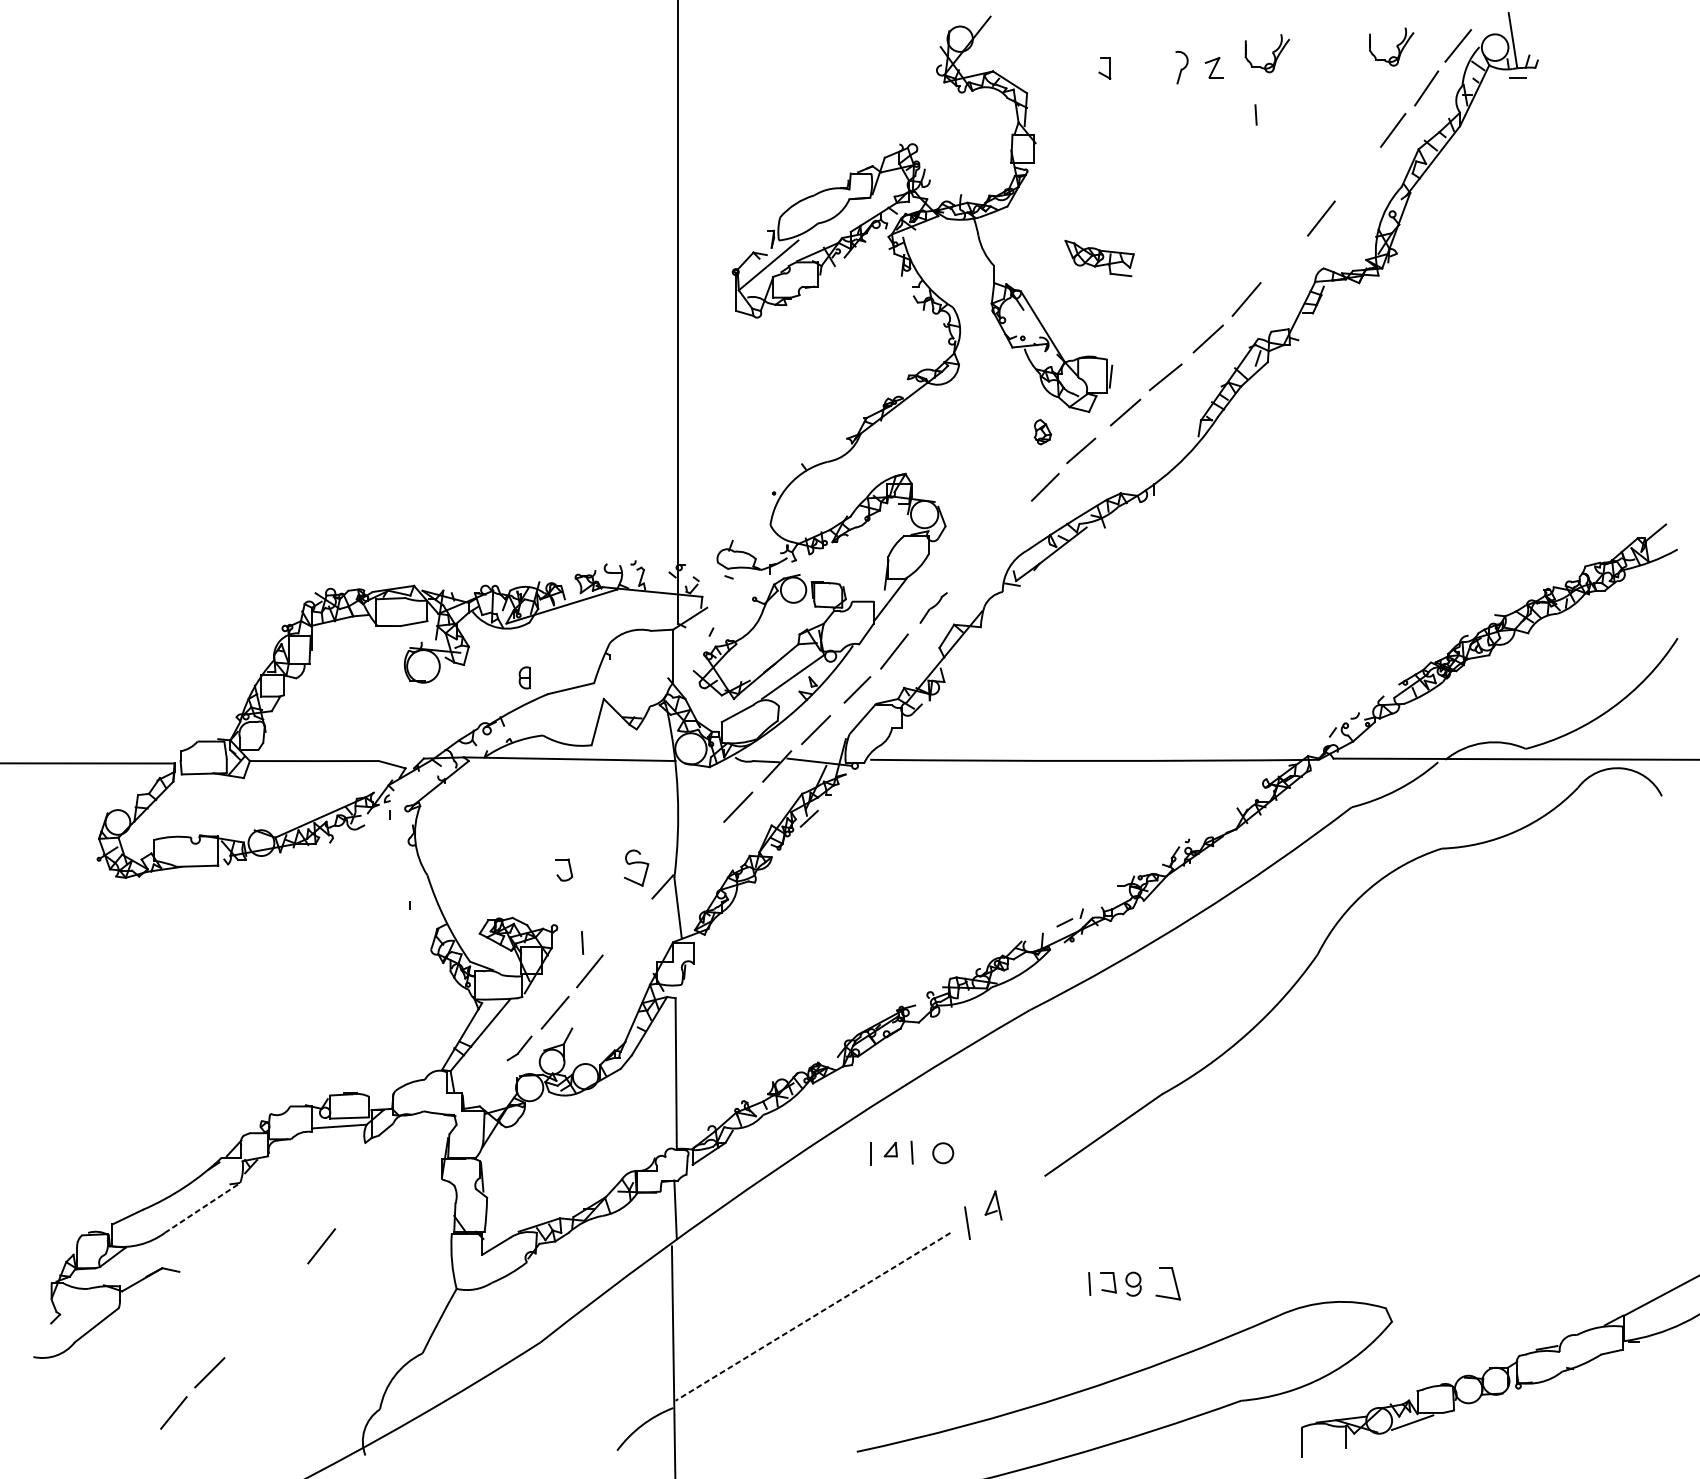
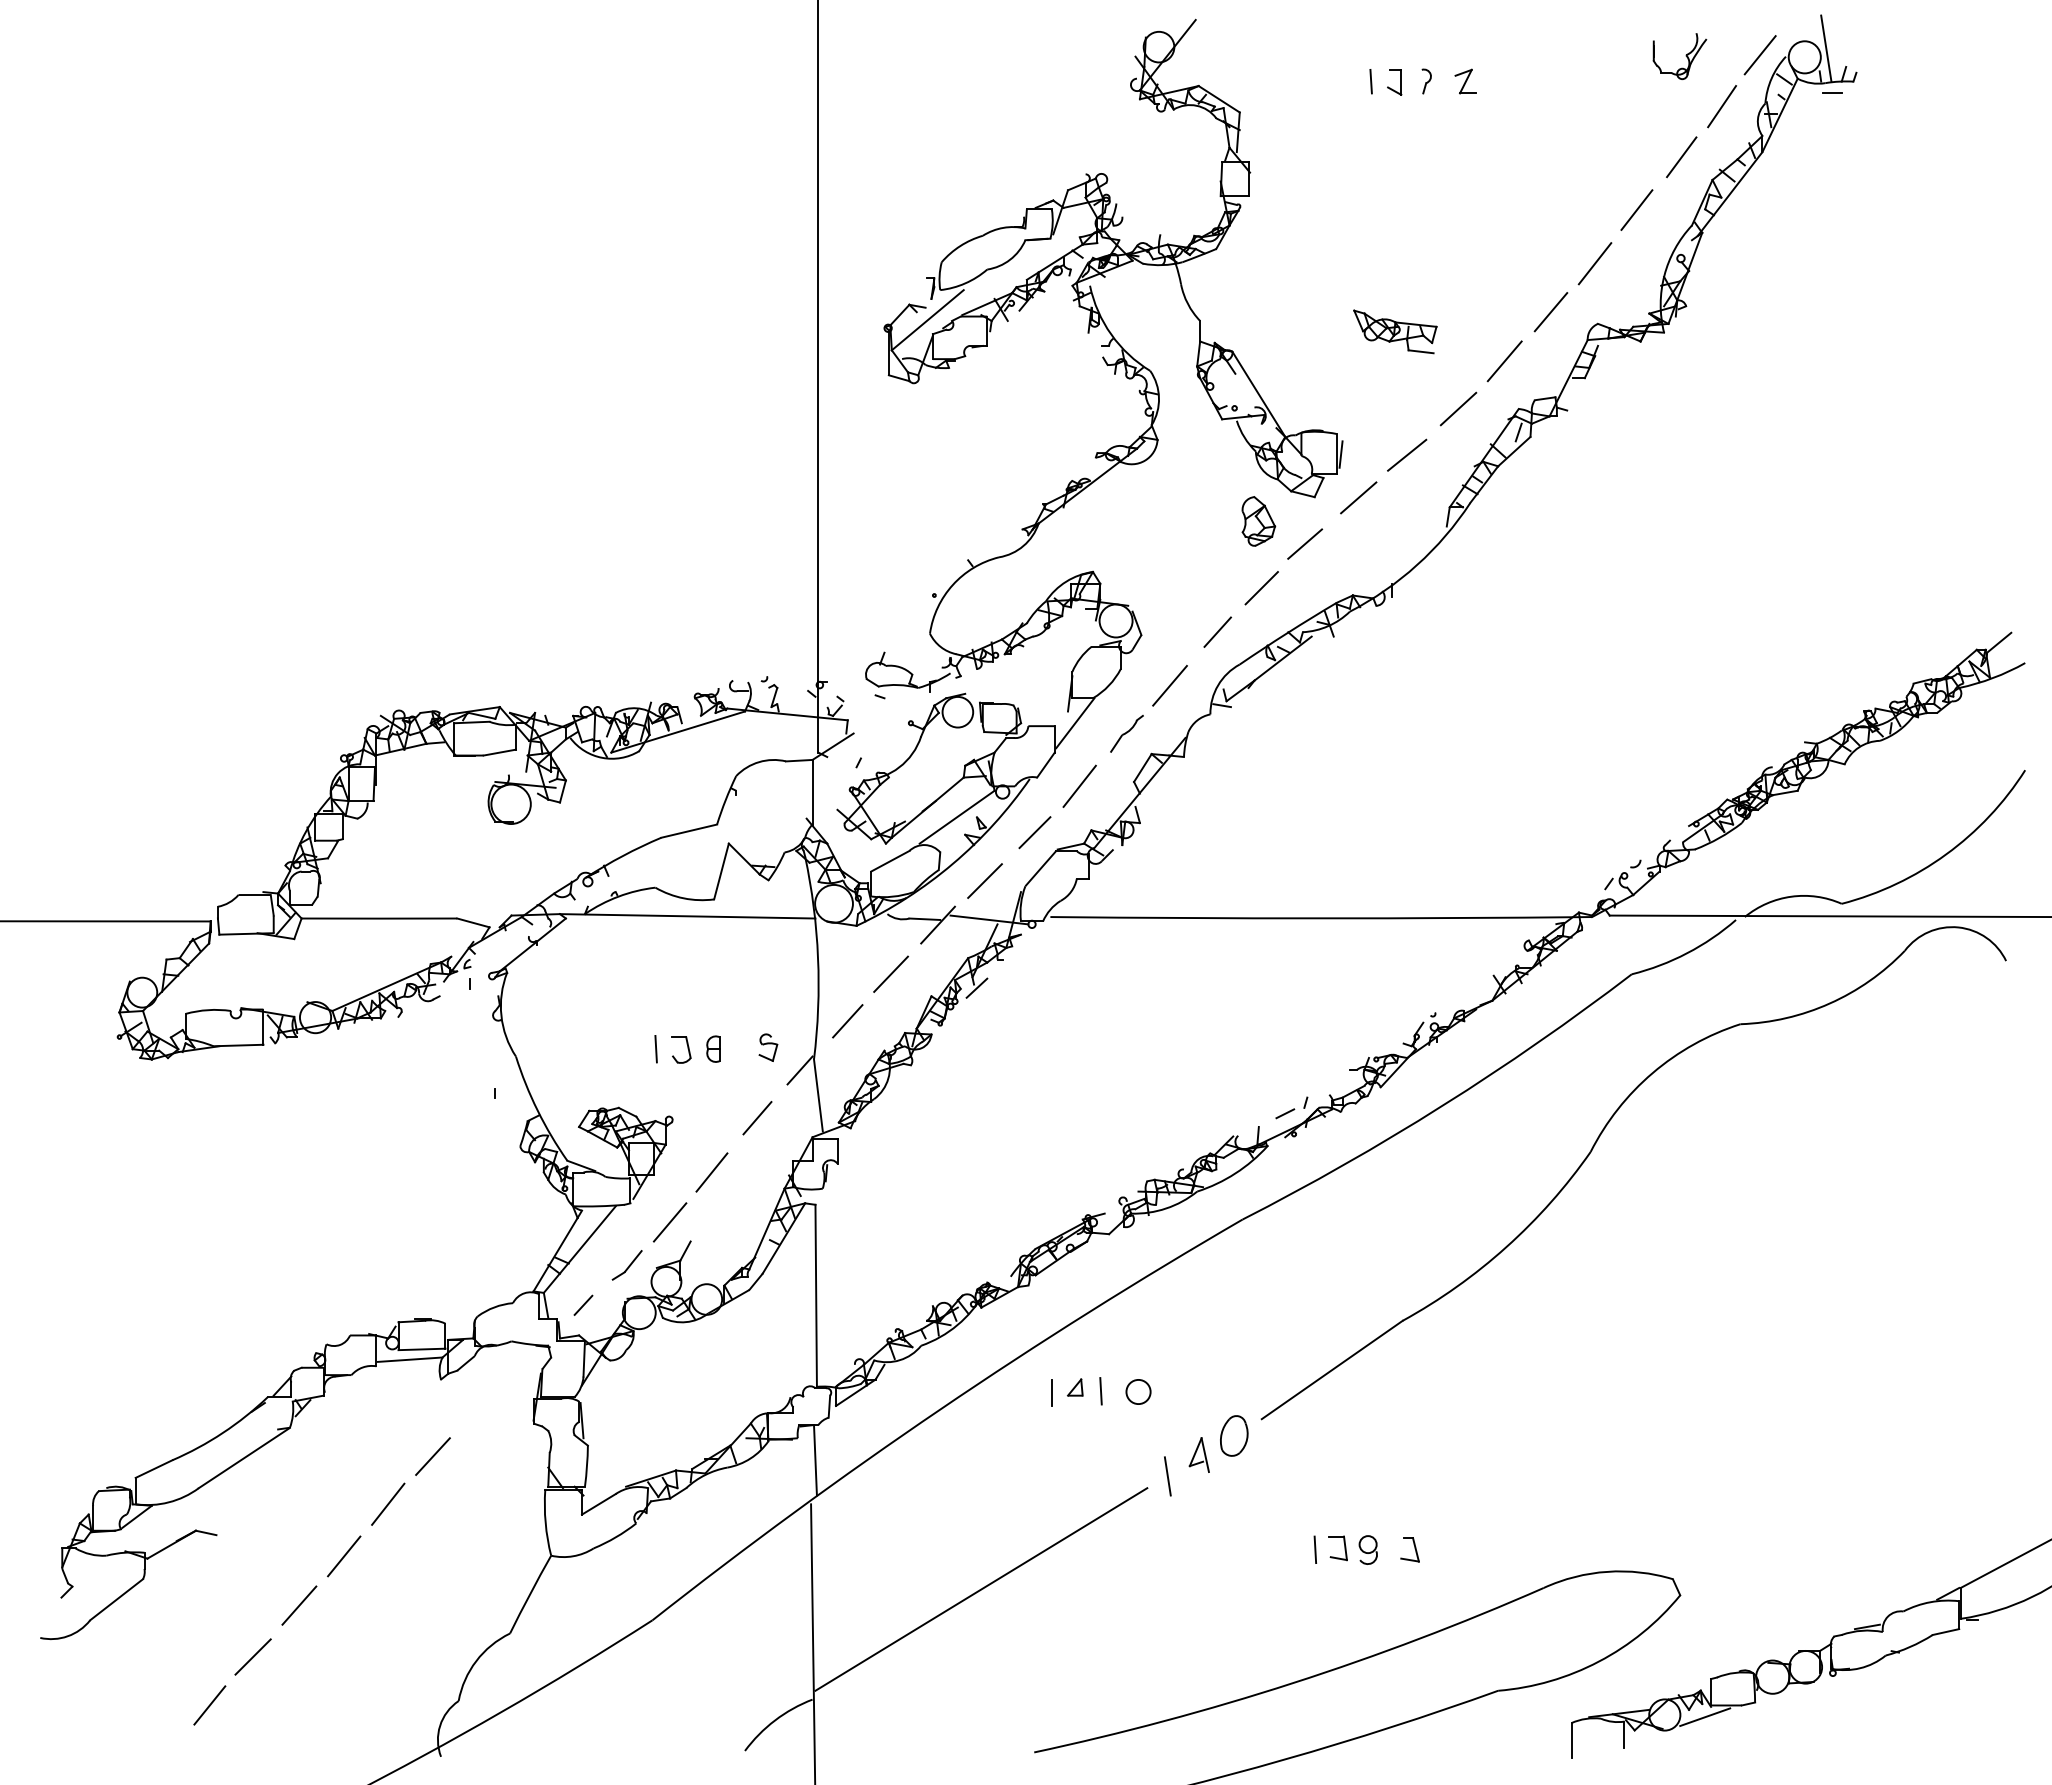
part: (1267, 53) -> (1529, 64), removed
part: (1181, 67) -> (1426, 81), size x0.62
part: (1104, 68) -> (1394, 82), moved
line: (1255, 114) -> (1370, 81), moved
line: (1355, 173) -> (1636, 209), added
part: (1099, 258) -> (1395, 331), moved
line: (1284, 259) -> (1550, 312), added
part: (1042, 432) -> (1258, 521), size x1.67
line: (1008, 523) -> (1217, 631), added
line: (968, 568) -> (1169, 685), added
part: (524, 677) -> (713, 1048), moved
line: (702, 846) -> (847, 1021), added
part: (636, 867) -> (768, 1047), size x0.62
line: (627, 926) -> (757, 1118), added
line: (582, 943) -> (655, 1049), moved
line: (483, 1080) -> (583, 1304), added
part: (1022, 1189) -> (1234, 1435), added
line: (358, 1206) -> (432, 1456), added
line: (202, 1208) -> (244, 1458), dashed -> solid
part: (1167, 1283) -> (1409, 1549), size x0.62
line: (285, 1289) -> (344, 1556), added
line: (812, 1316) -> (980, 1589), dashed -> solid
line: (248, 1330) -> (299, 1605), added

